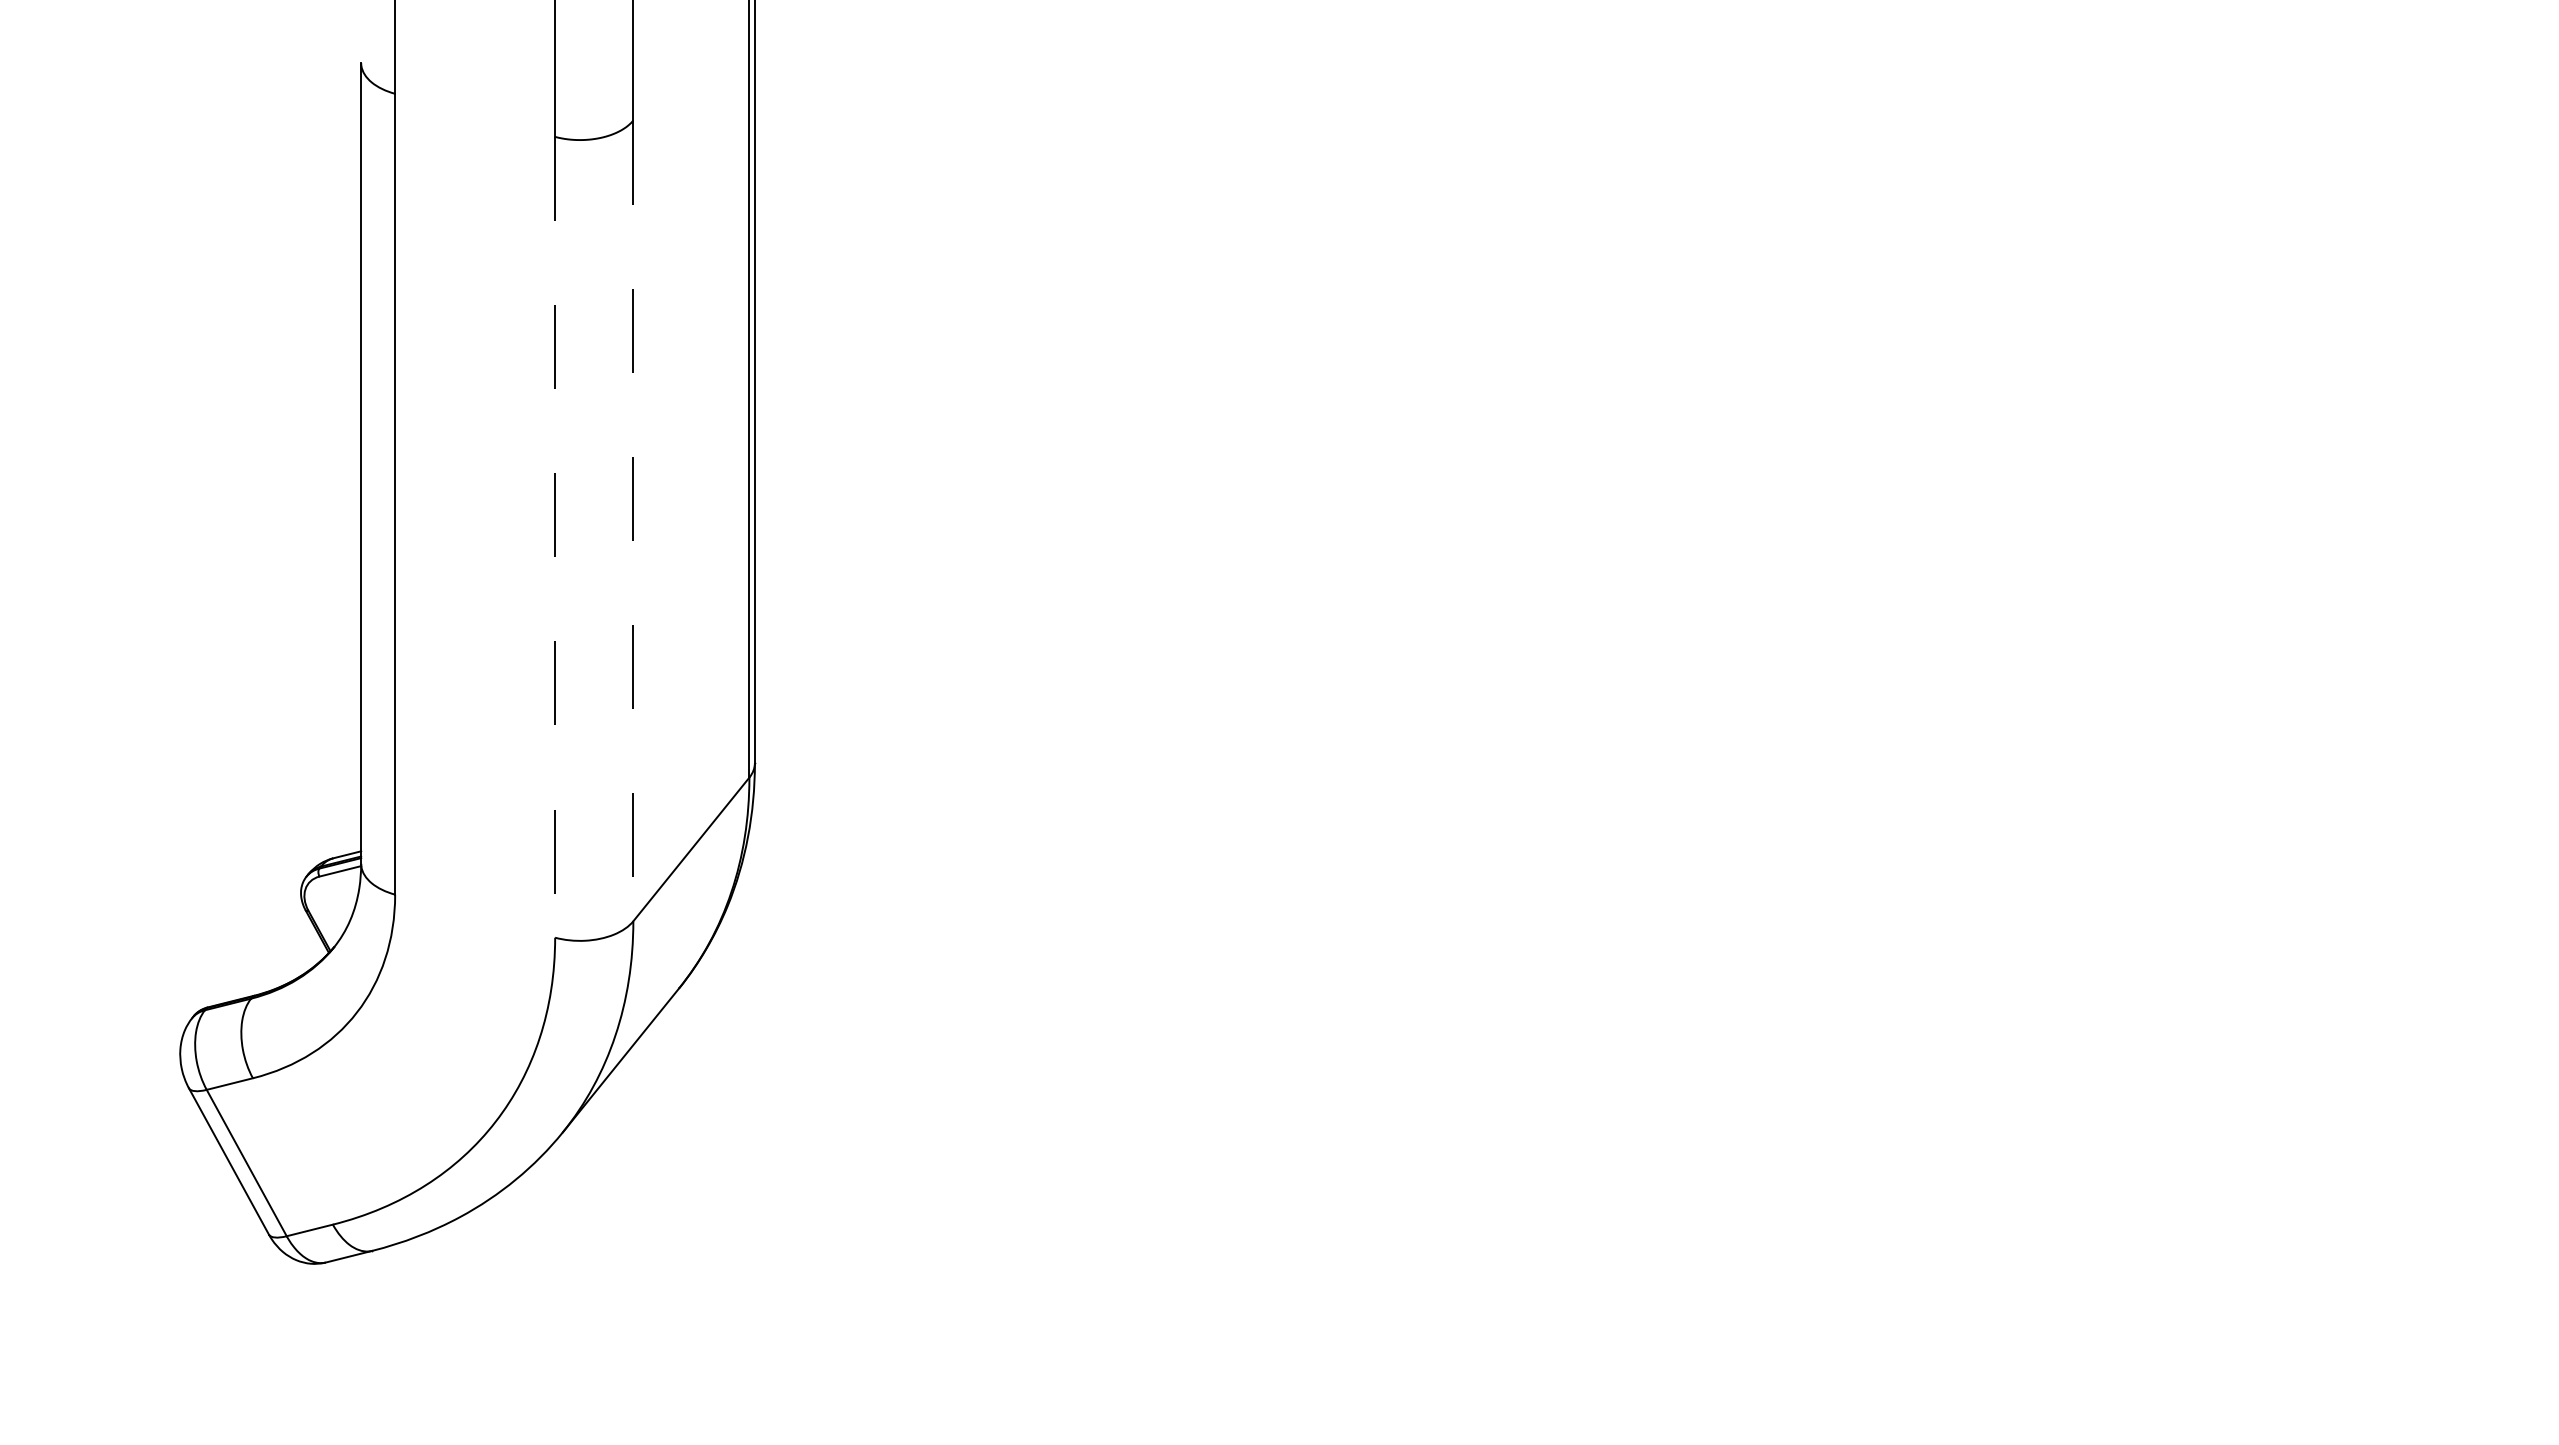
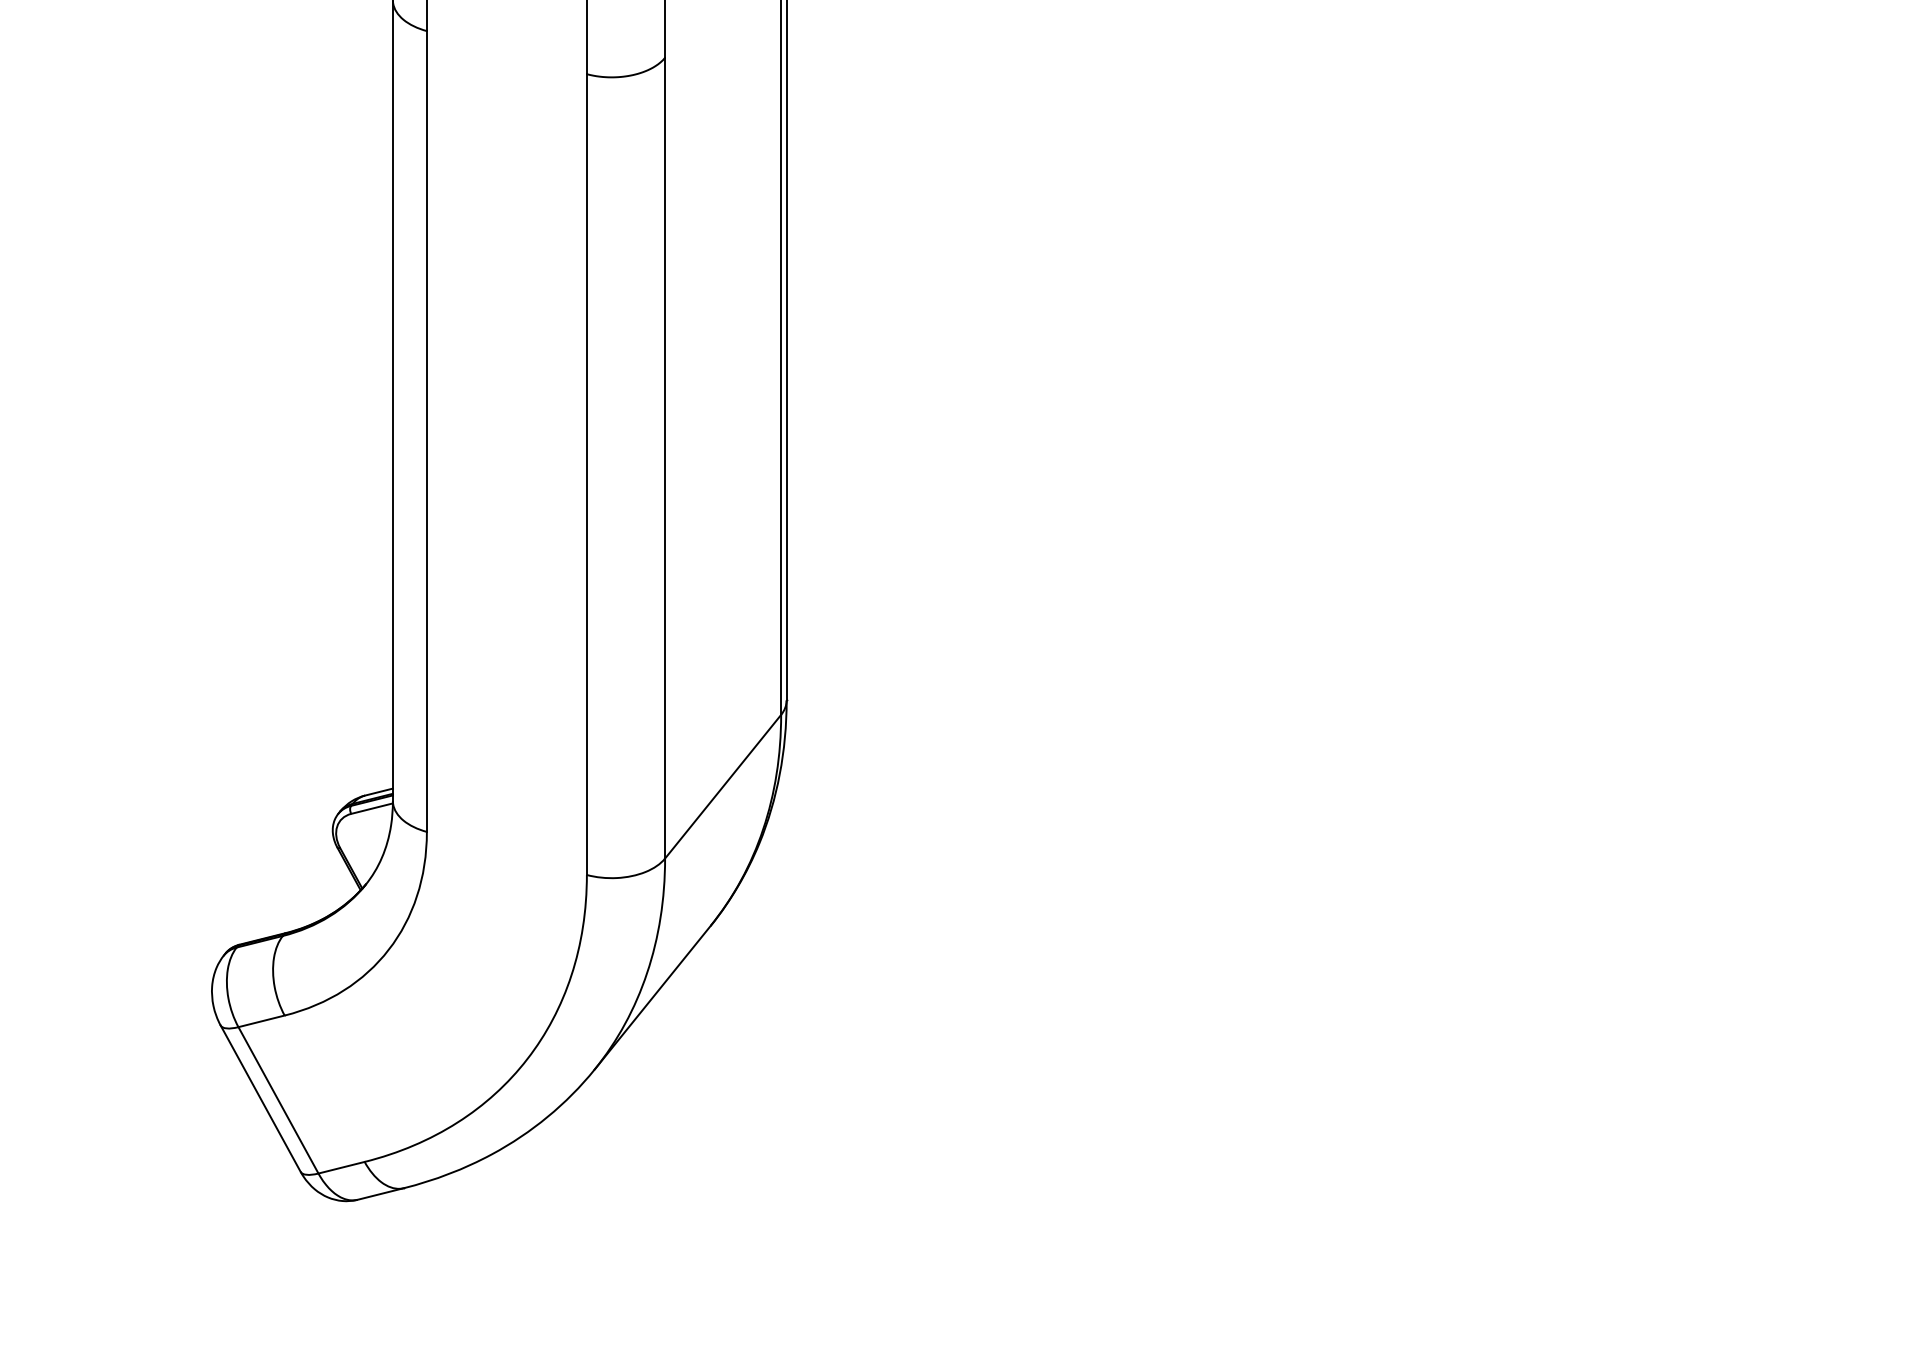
line: (633, 521) -> (665, 458), dashed -> solid
line: (555, 537) -> (587, 474), dashed -> solid

